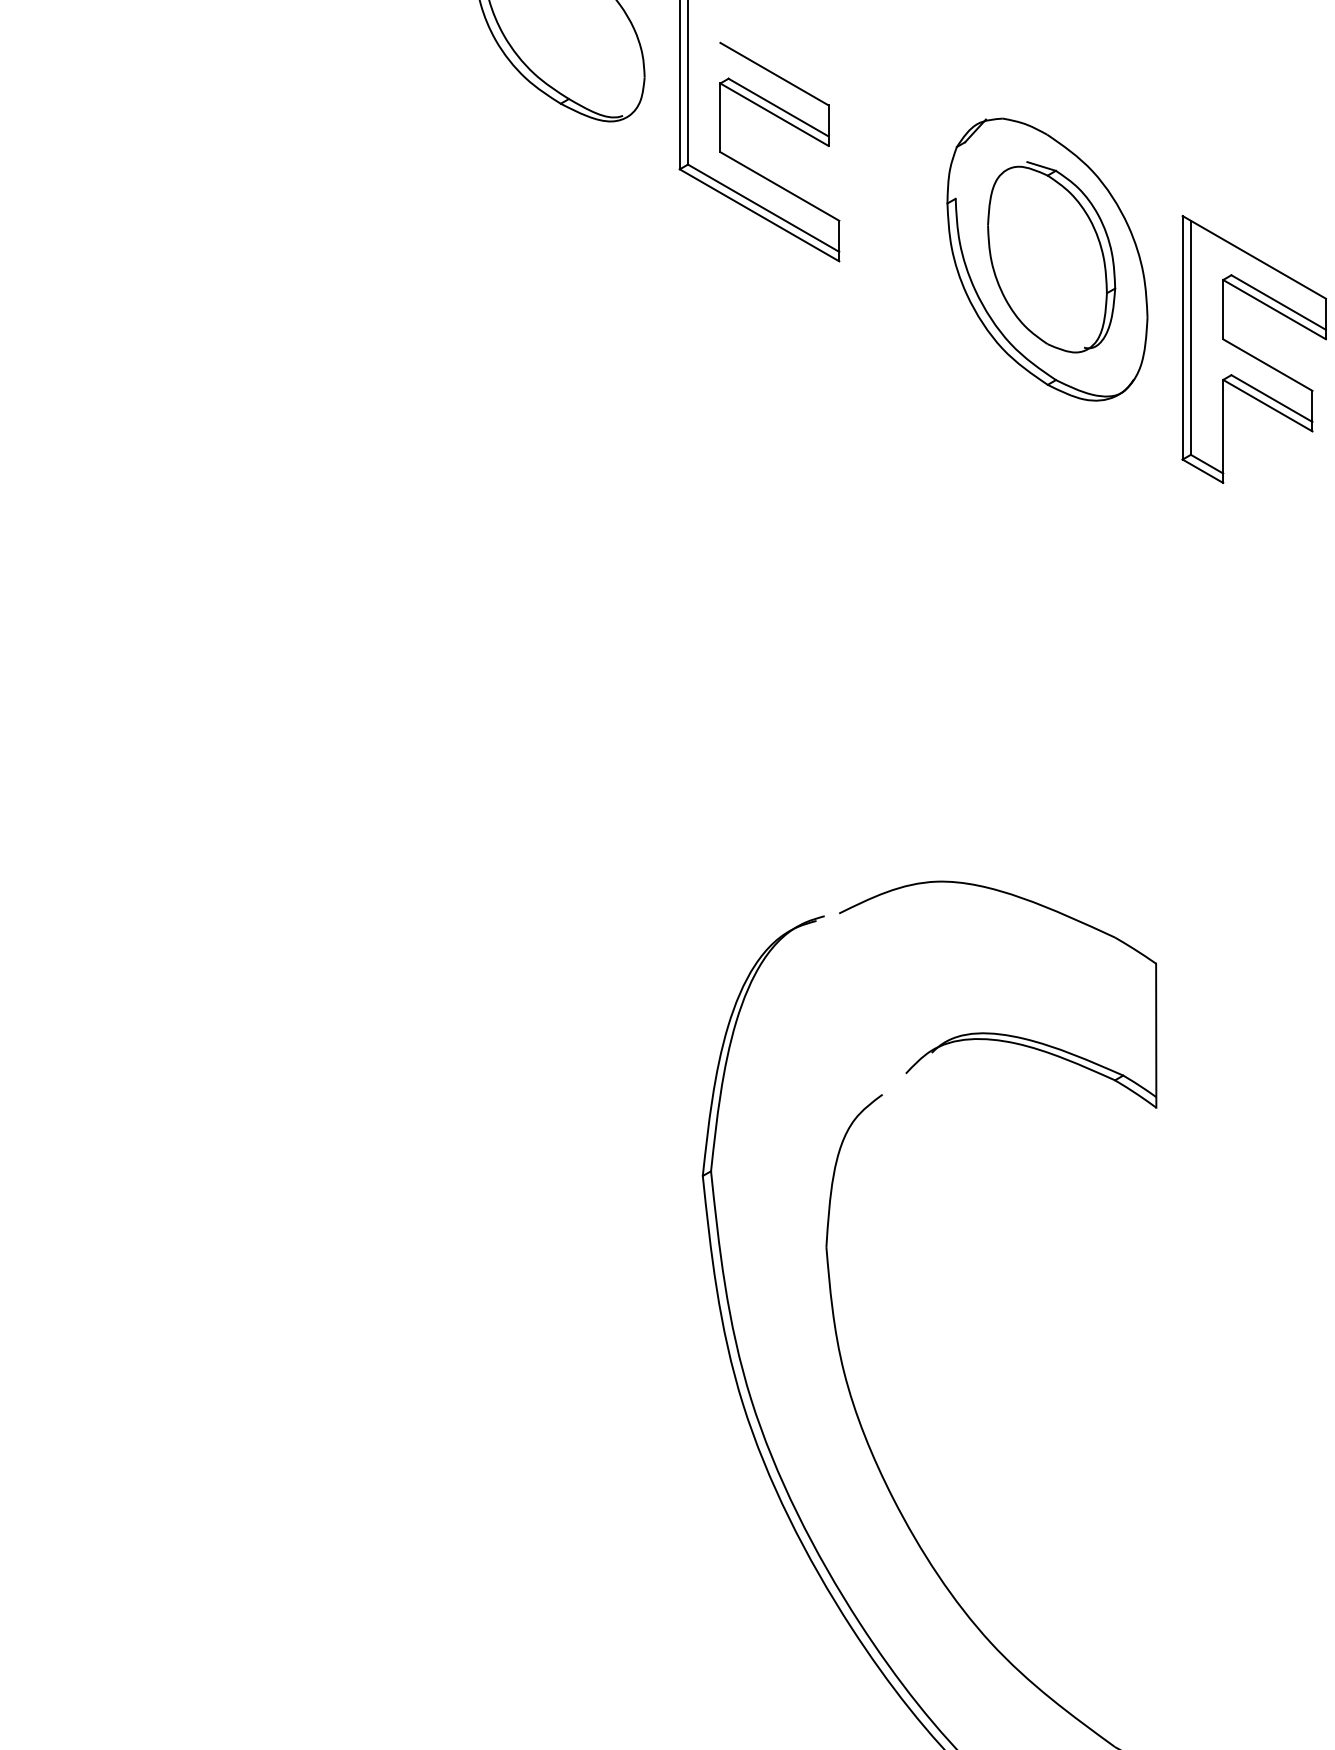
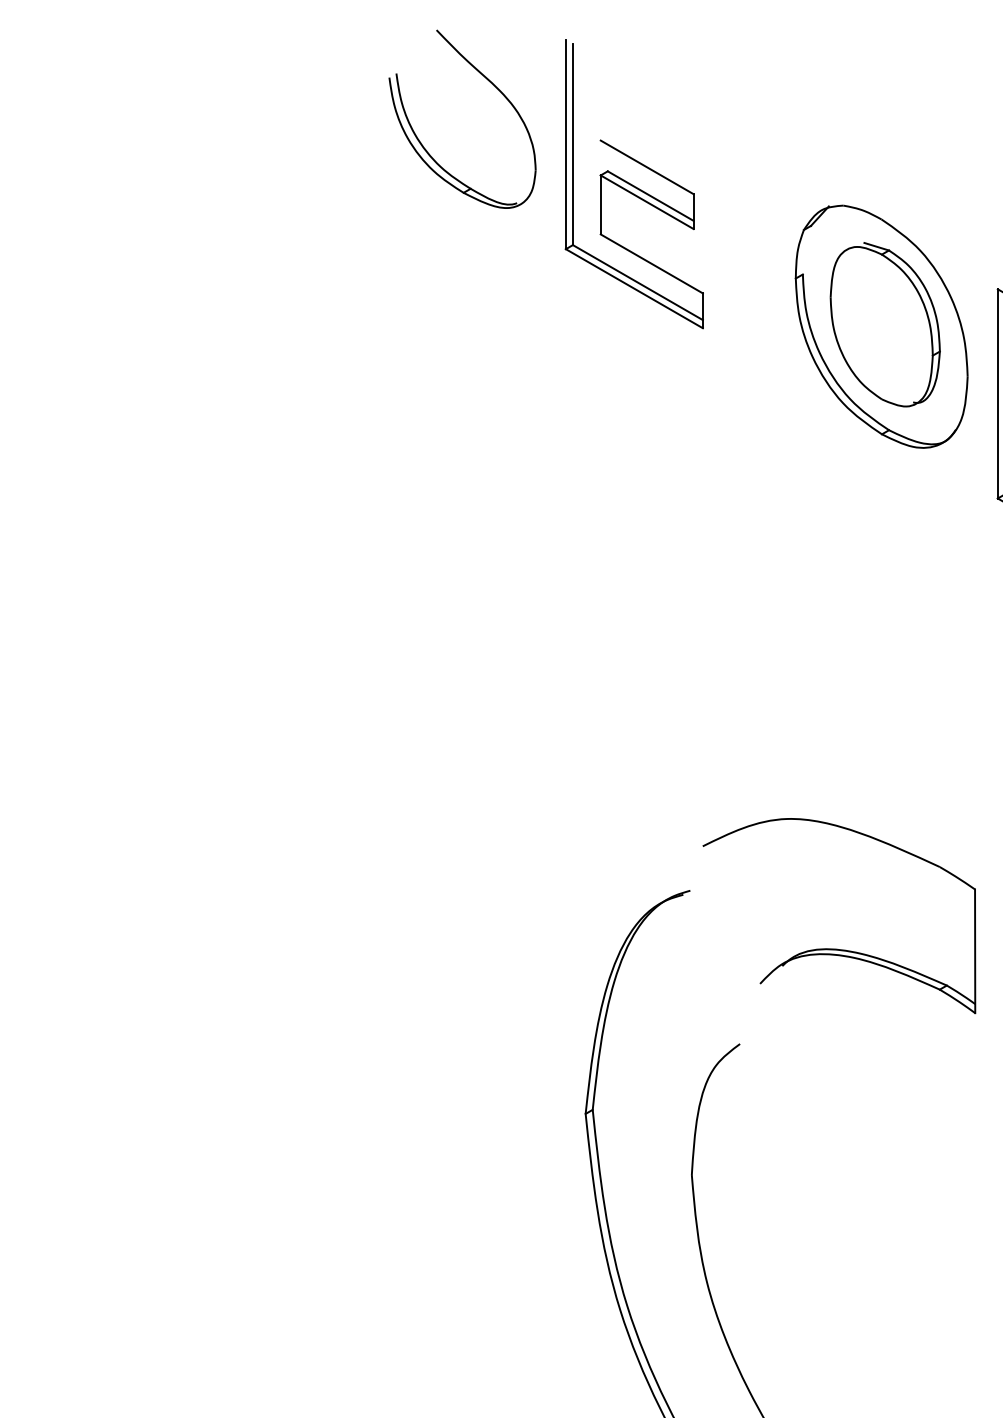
part: (994, 1032) -> (836, 948), moved

